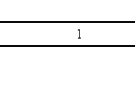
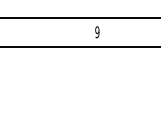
text: (78, 33) -> (96, 31), 1 -> 9

